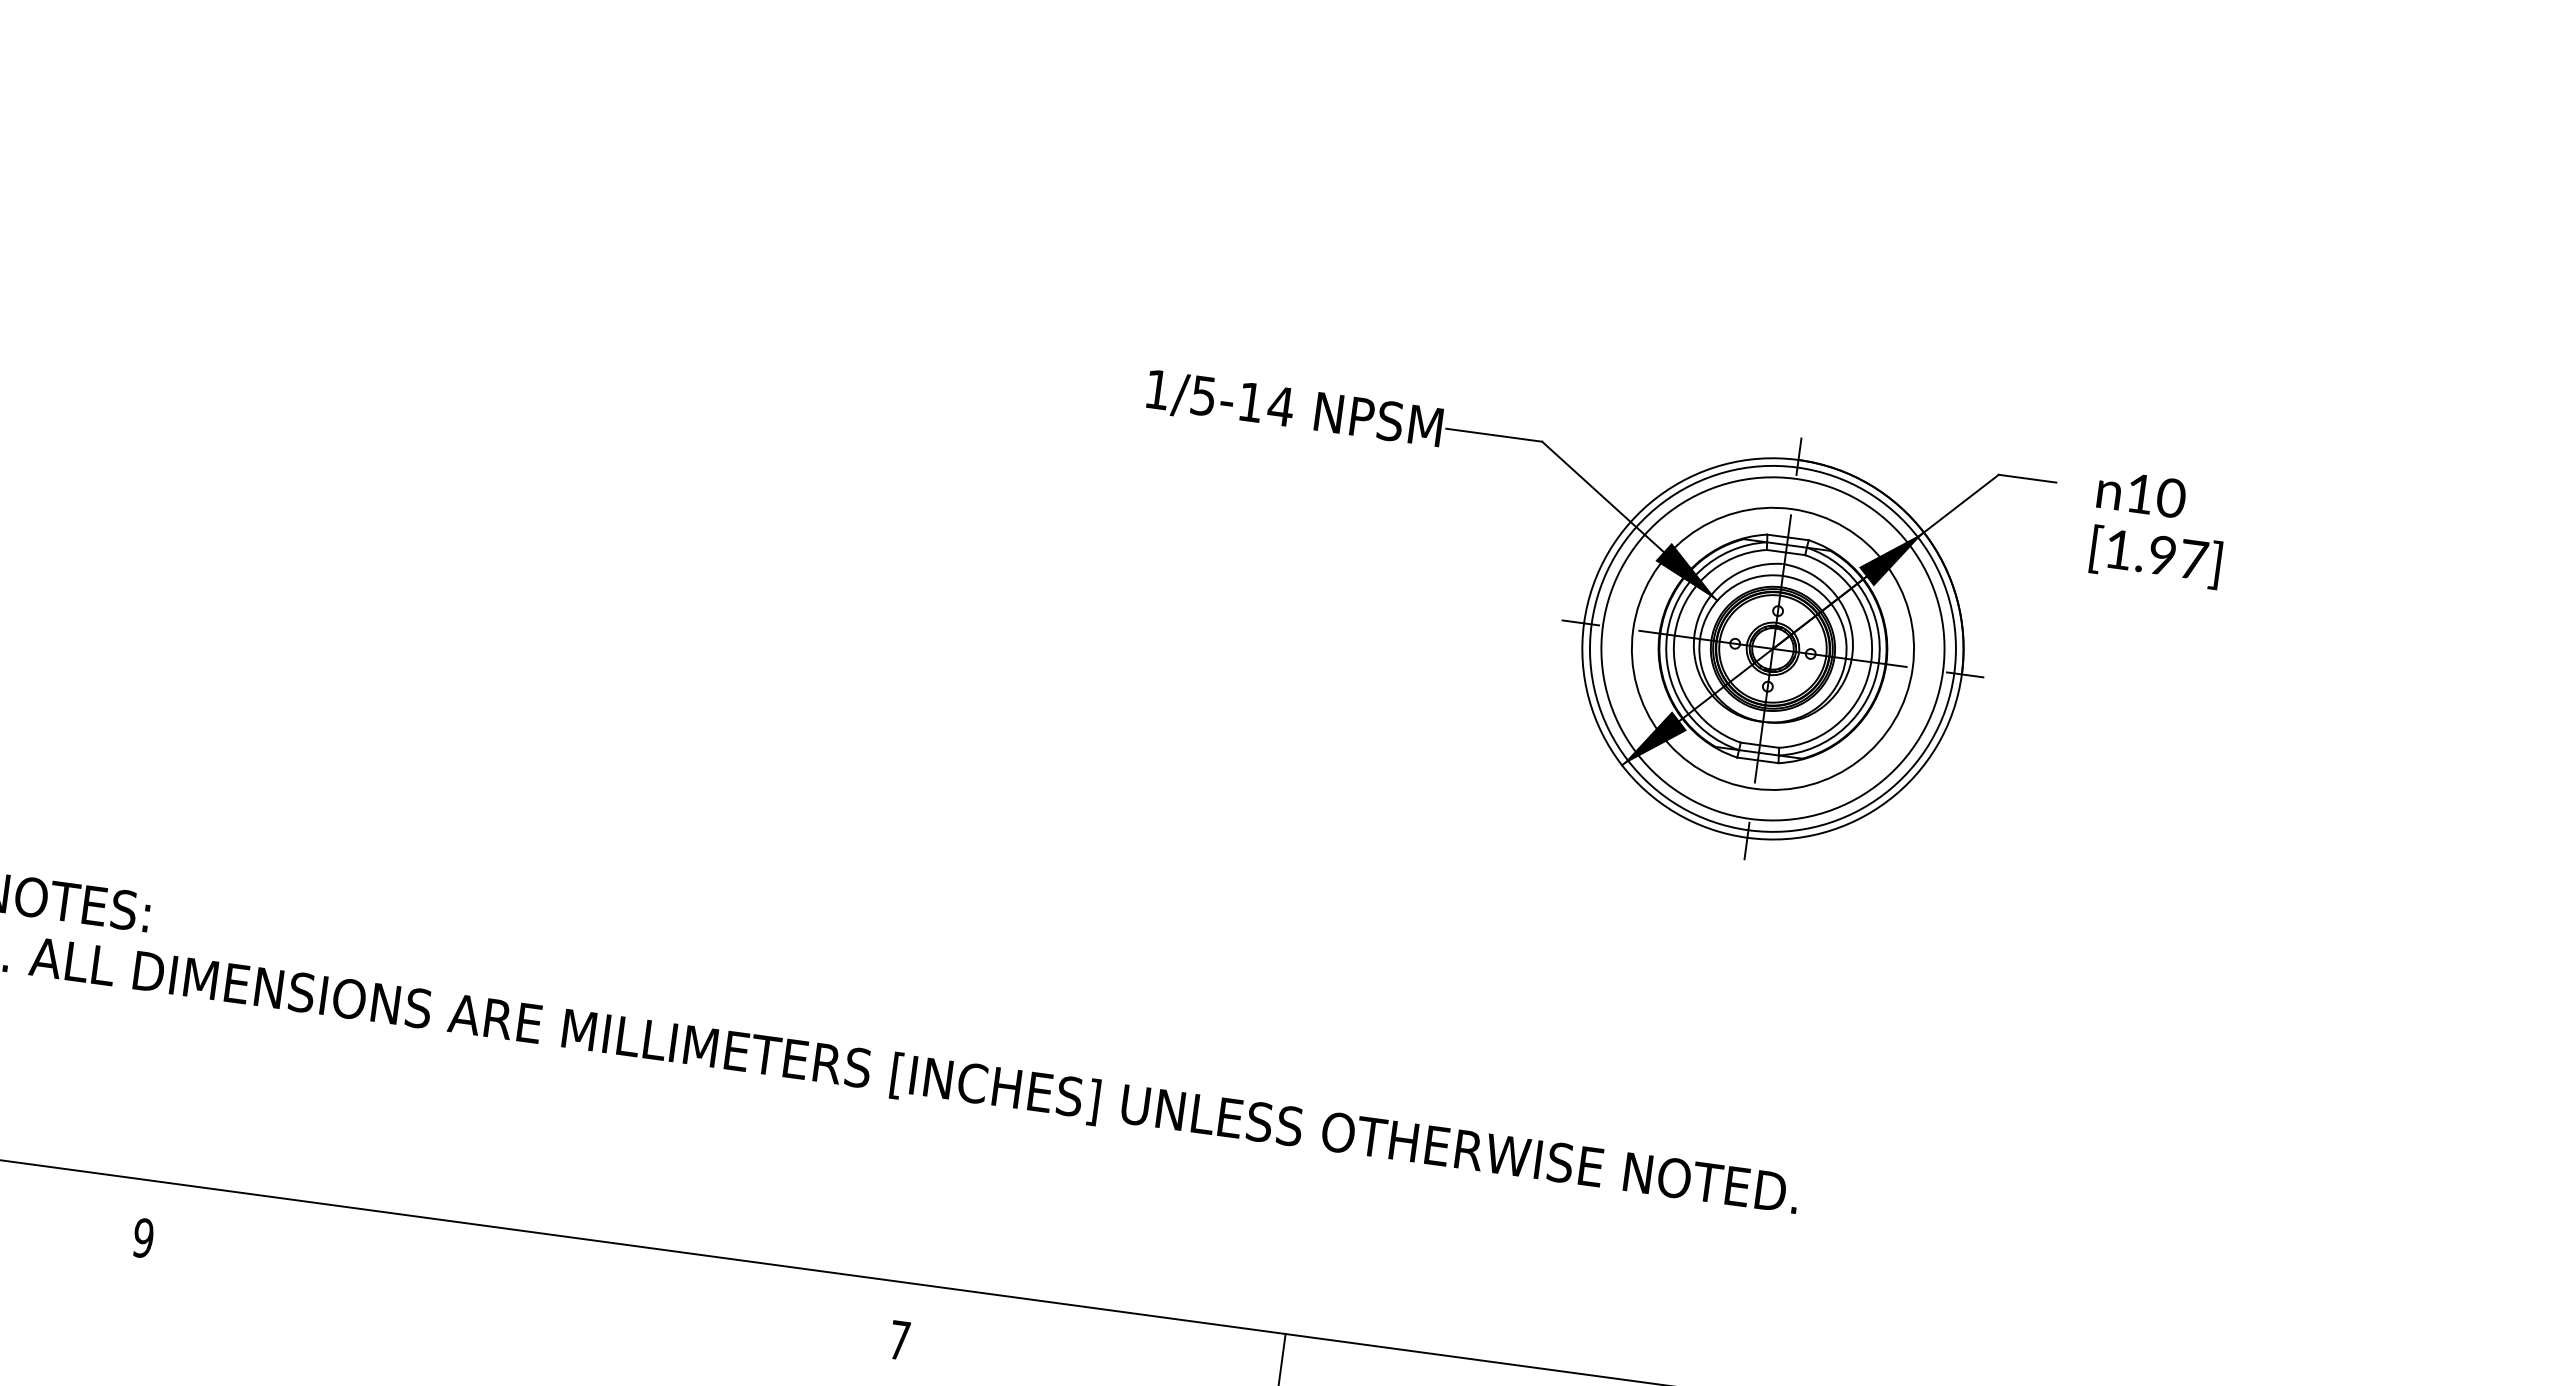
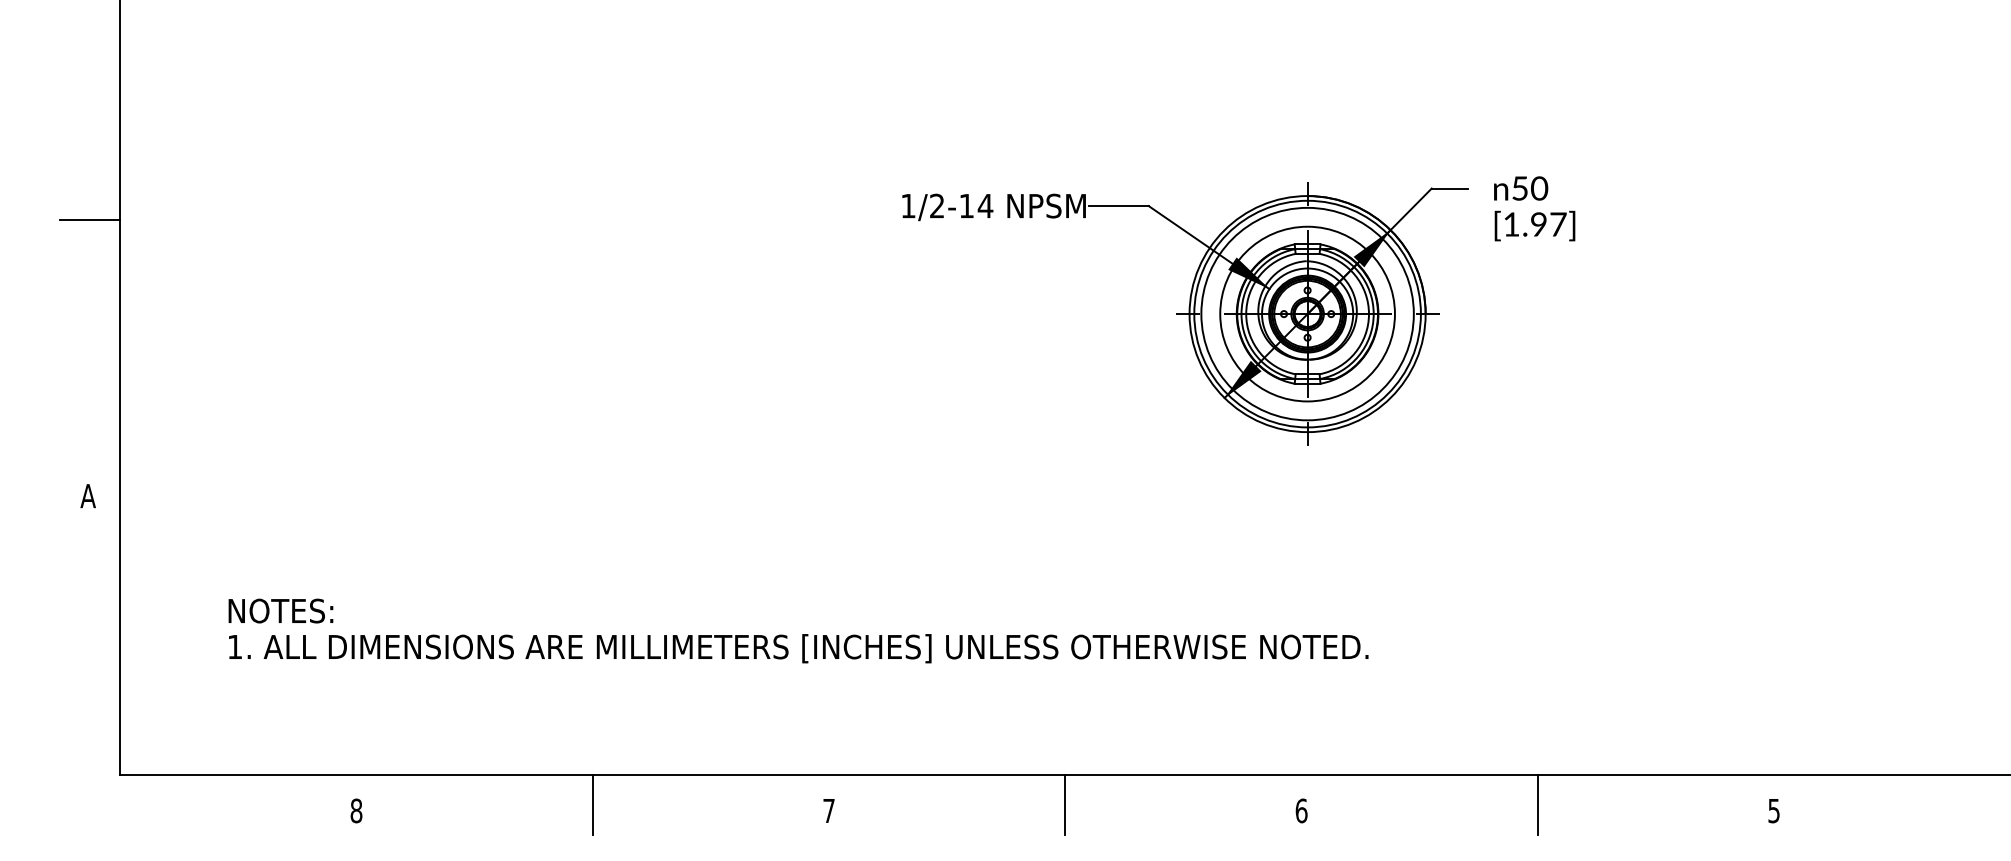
text: (1204, 395) -> (937, 205), 1/5-14 -> 1/2-14
text: (2139, 493) -> (1519, 188), 10 -> 50
text: (143, 1237) -> (356, 810), 9 -> 8
line: (522, 1278) -> (592, 804), added

